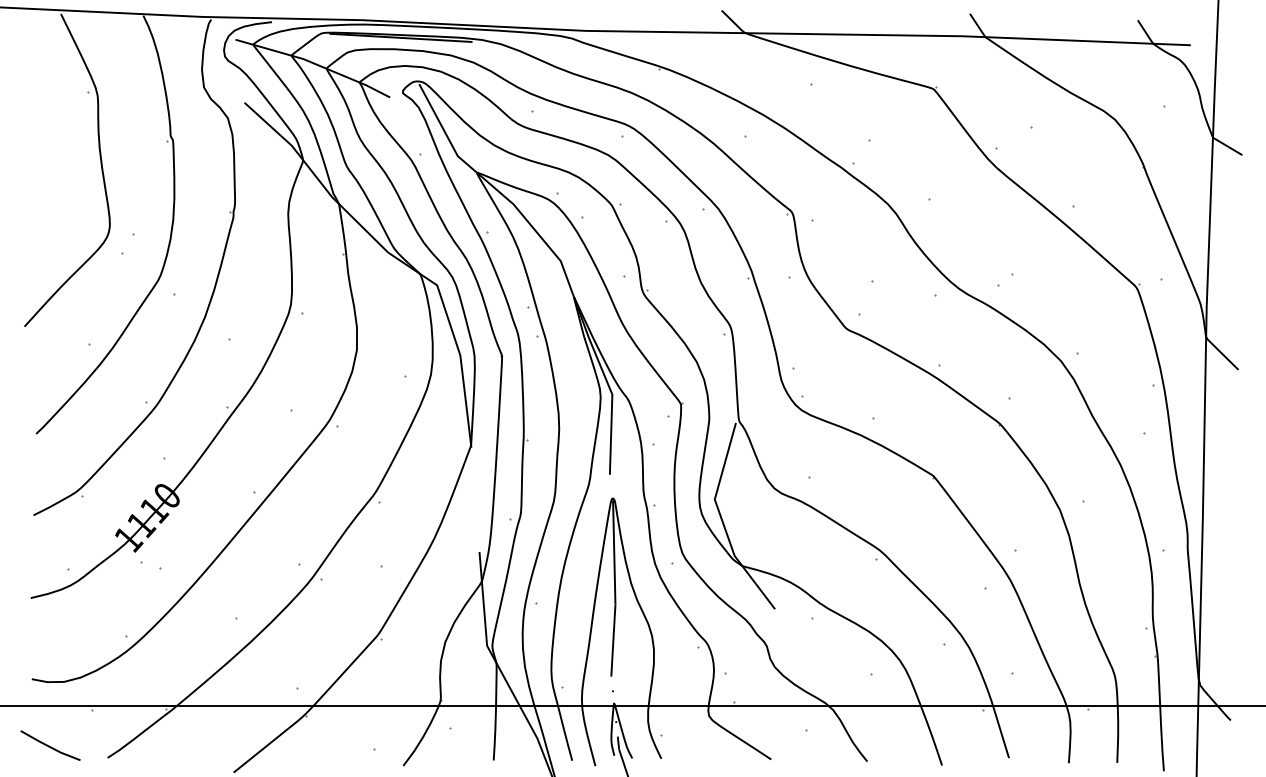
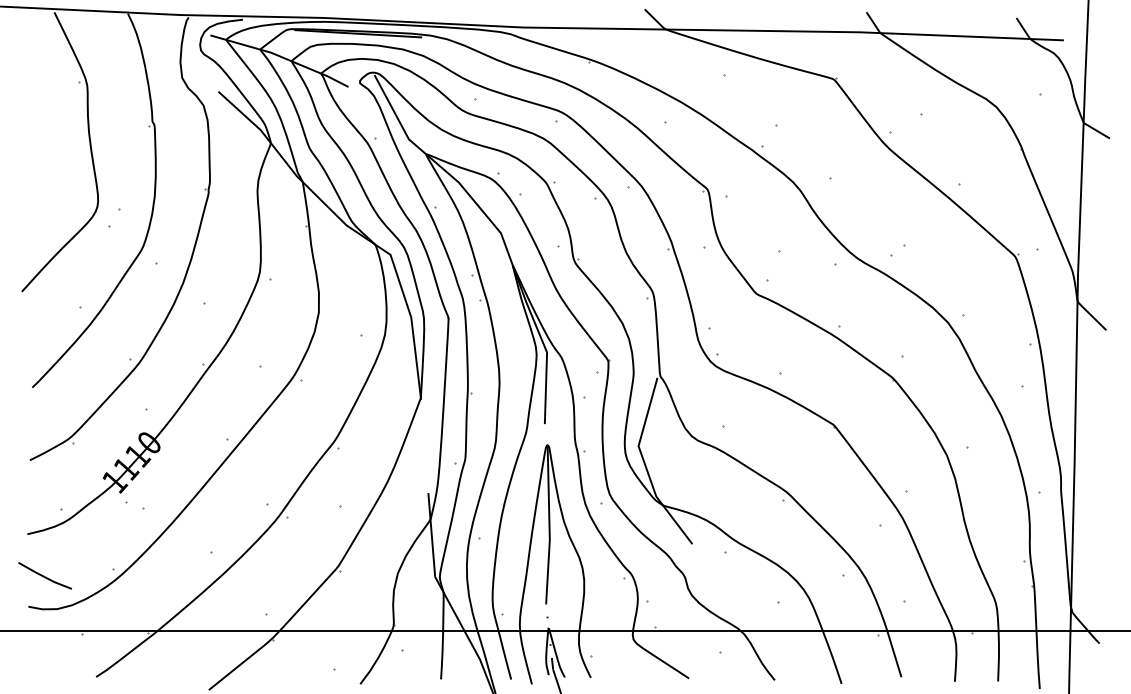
line: (49, 745) -> (44, 575), moved

